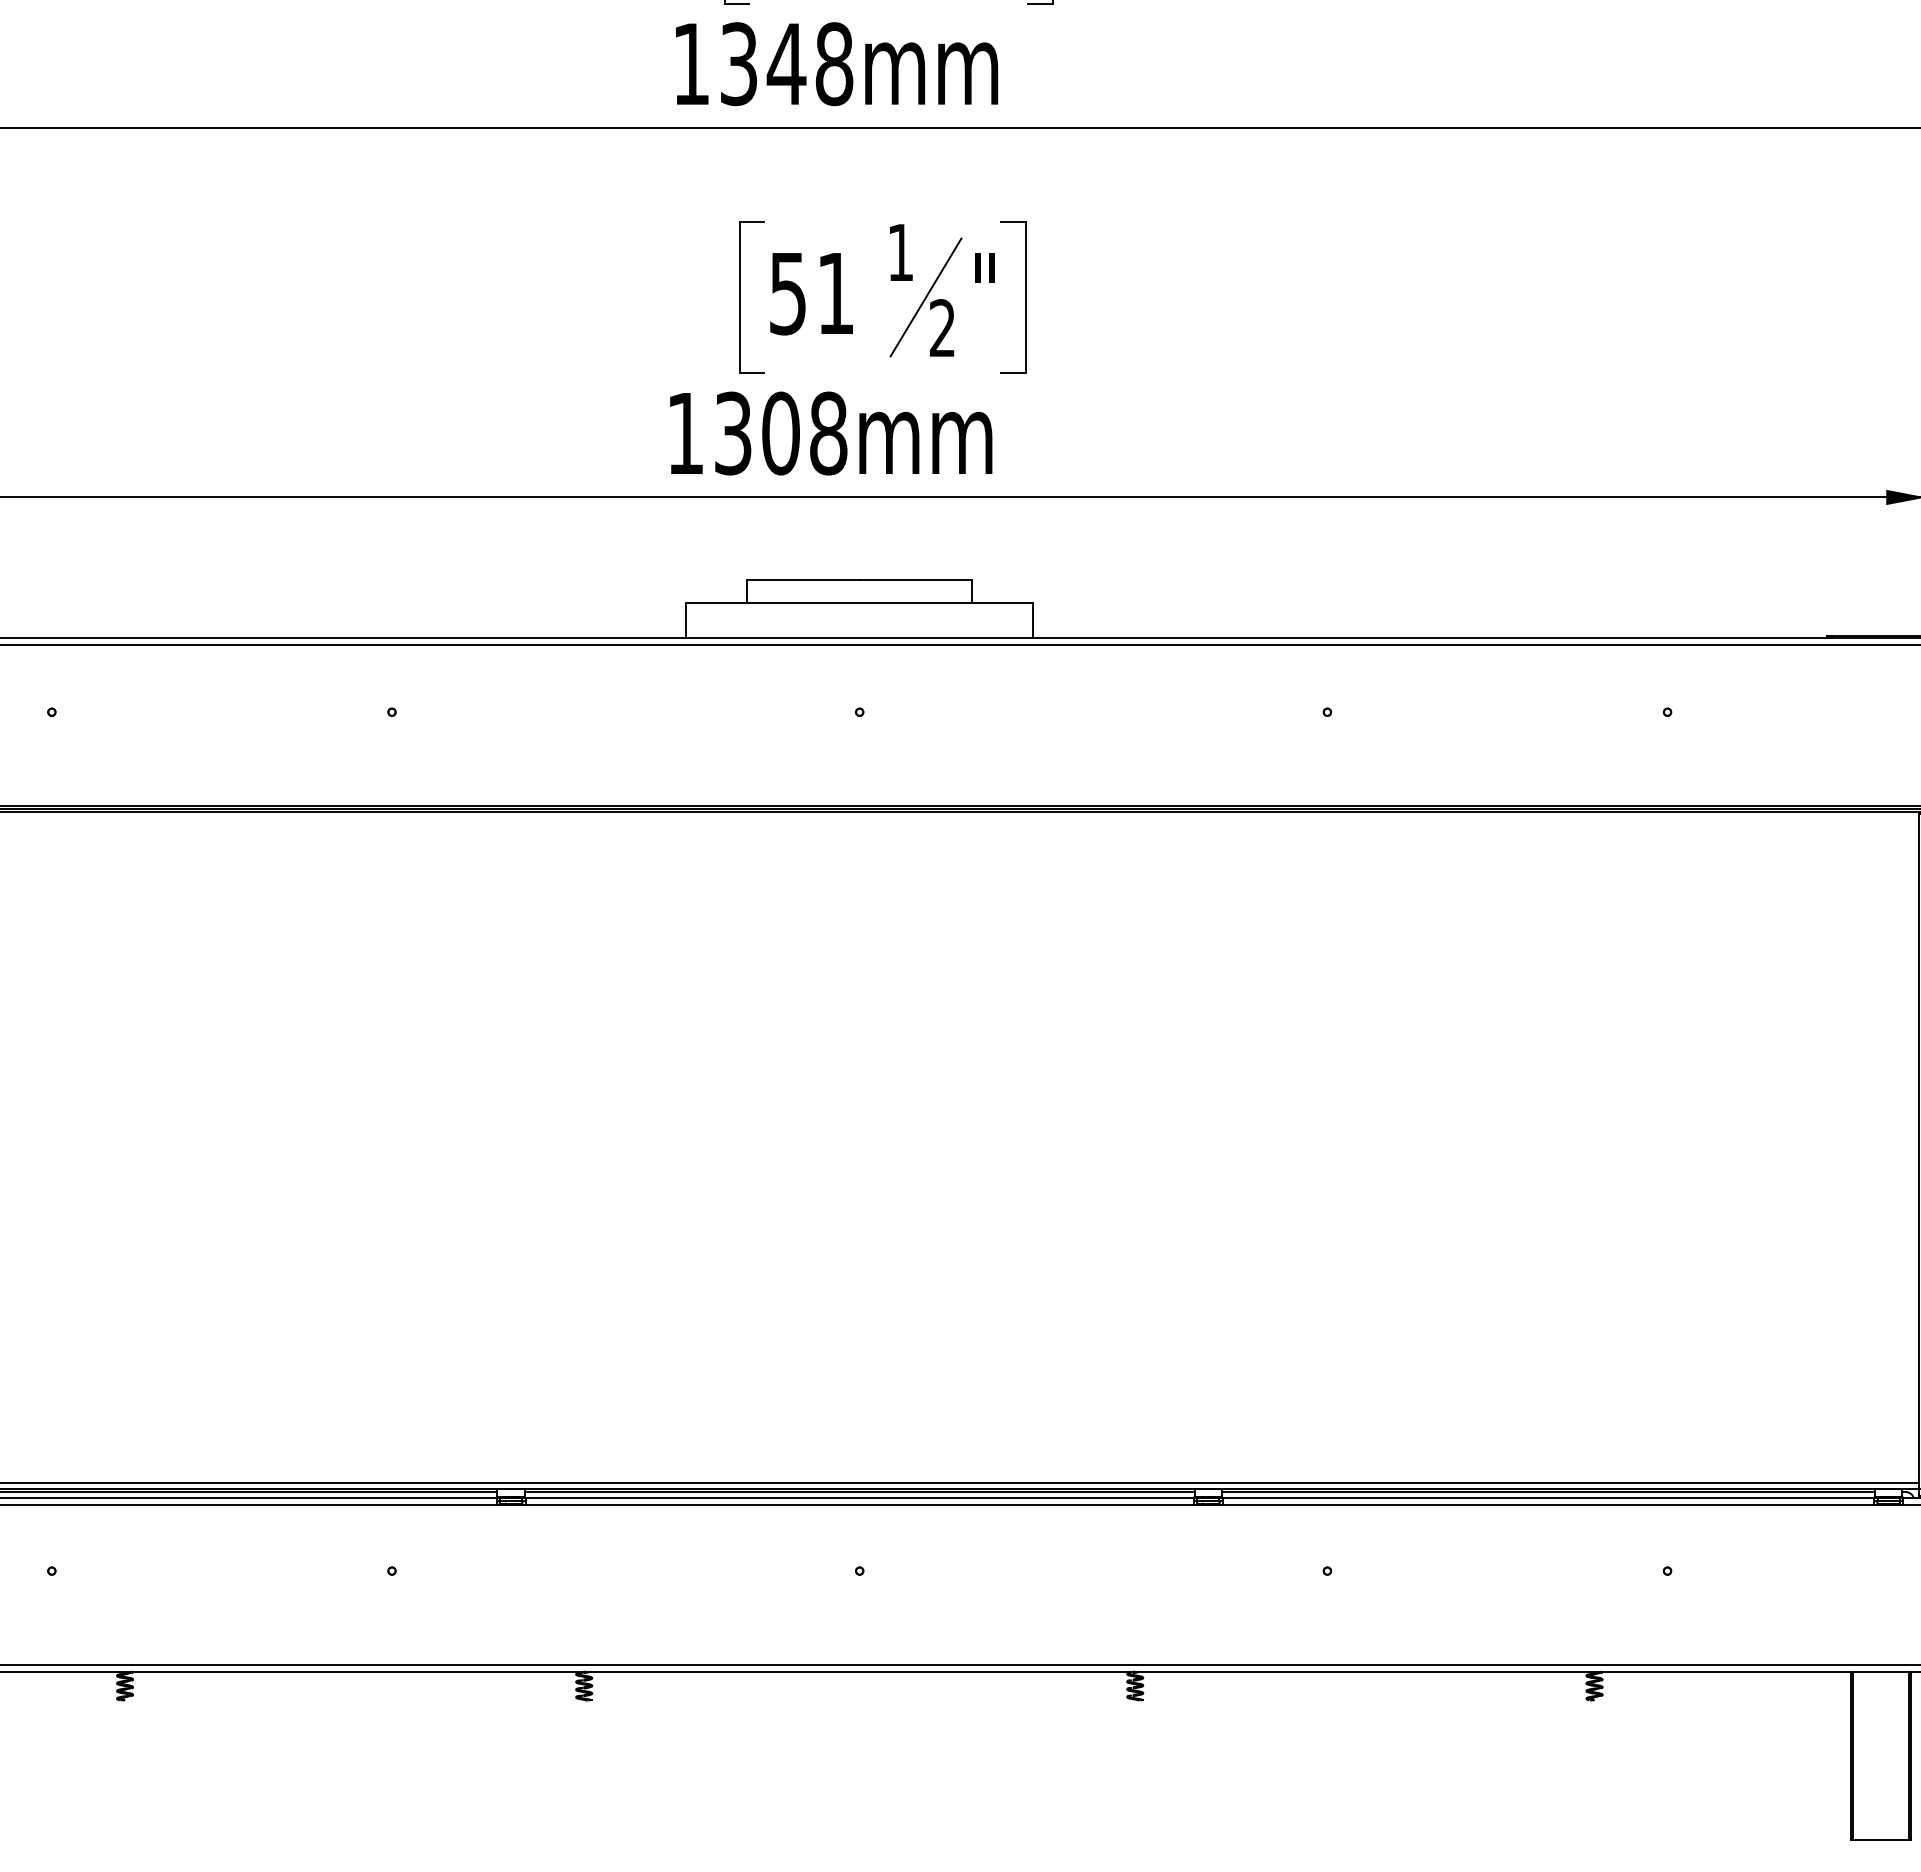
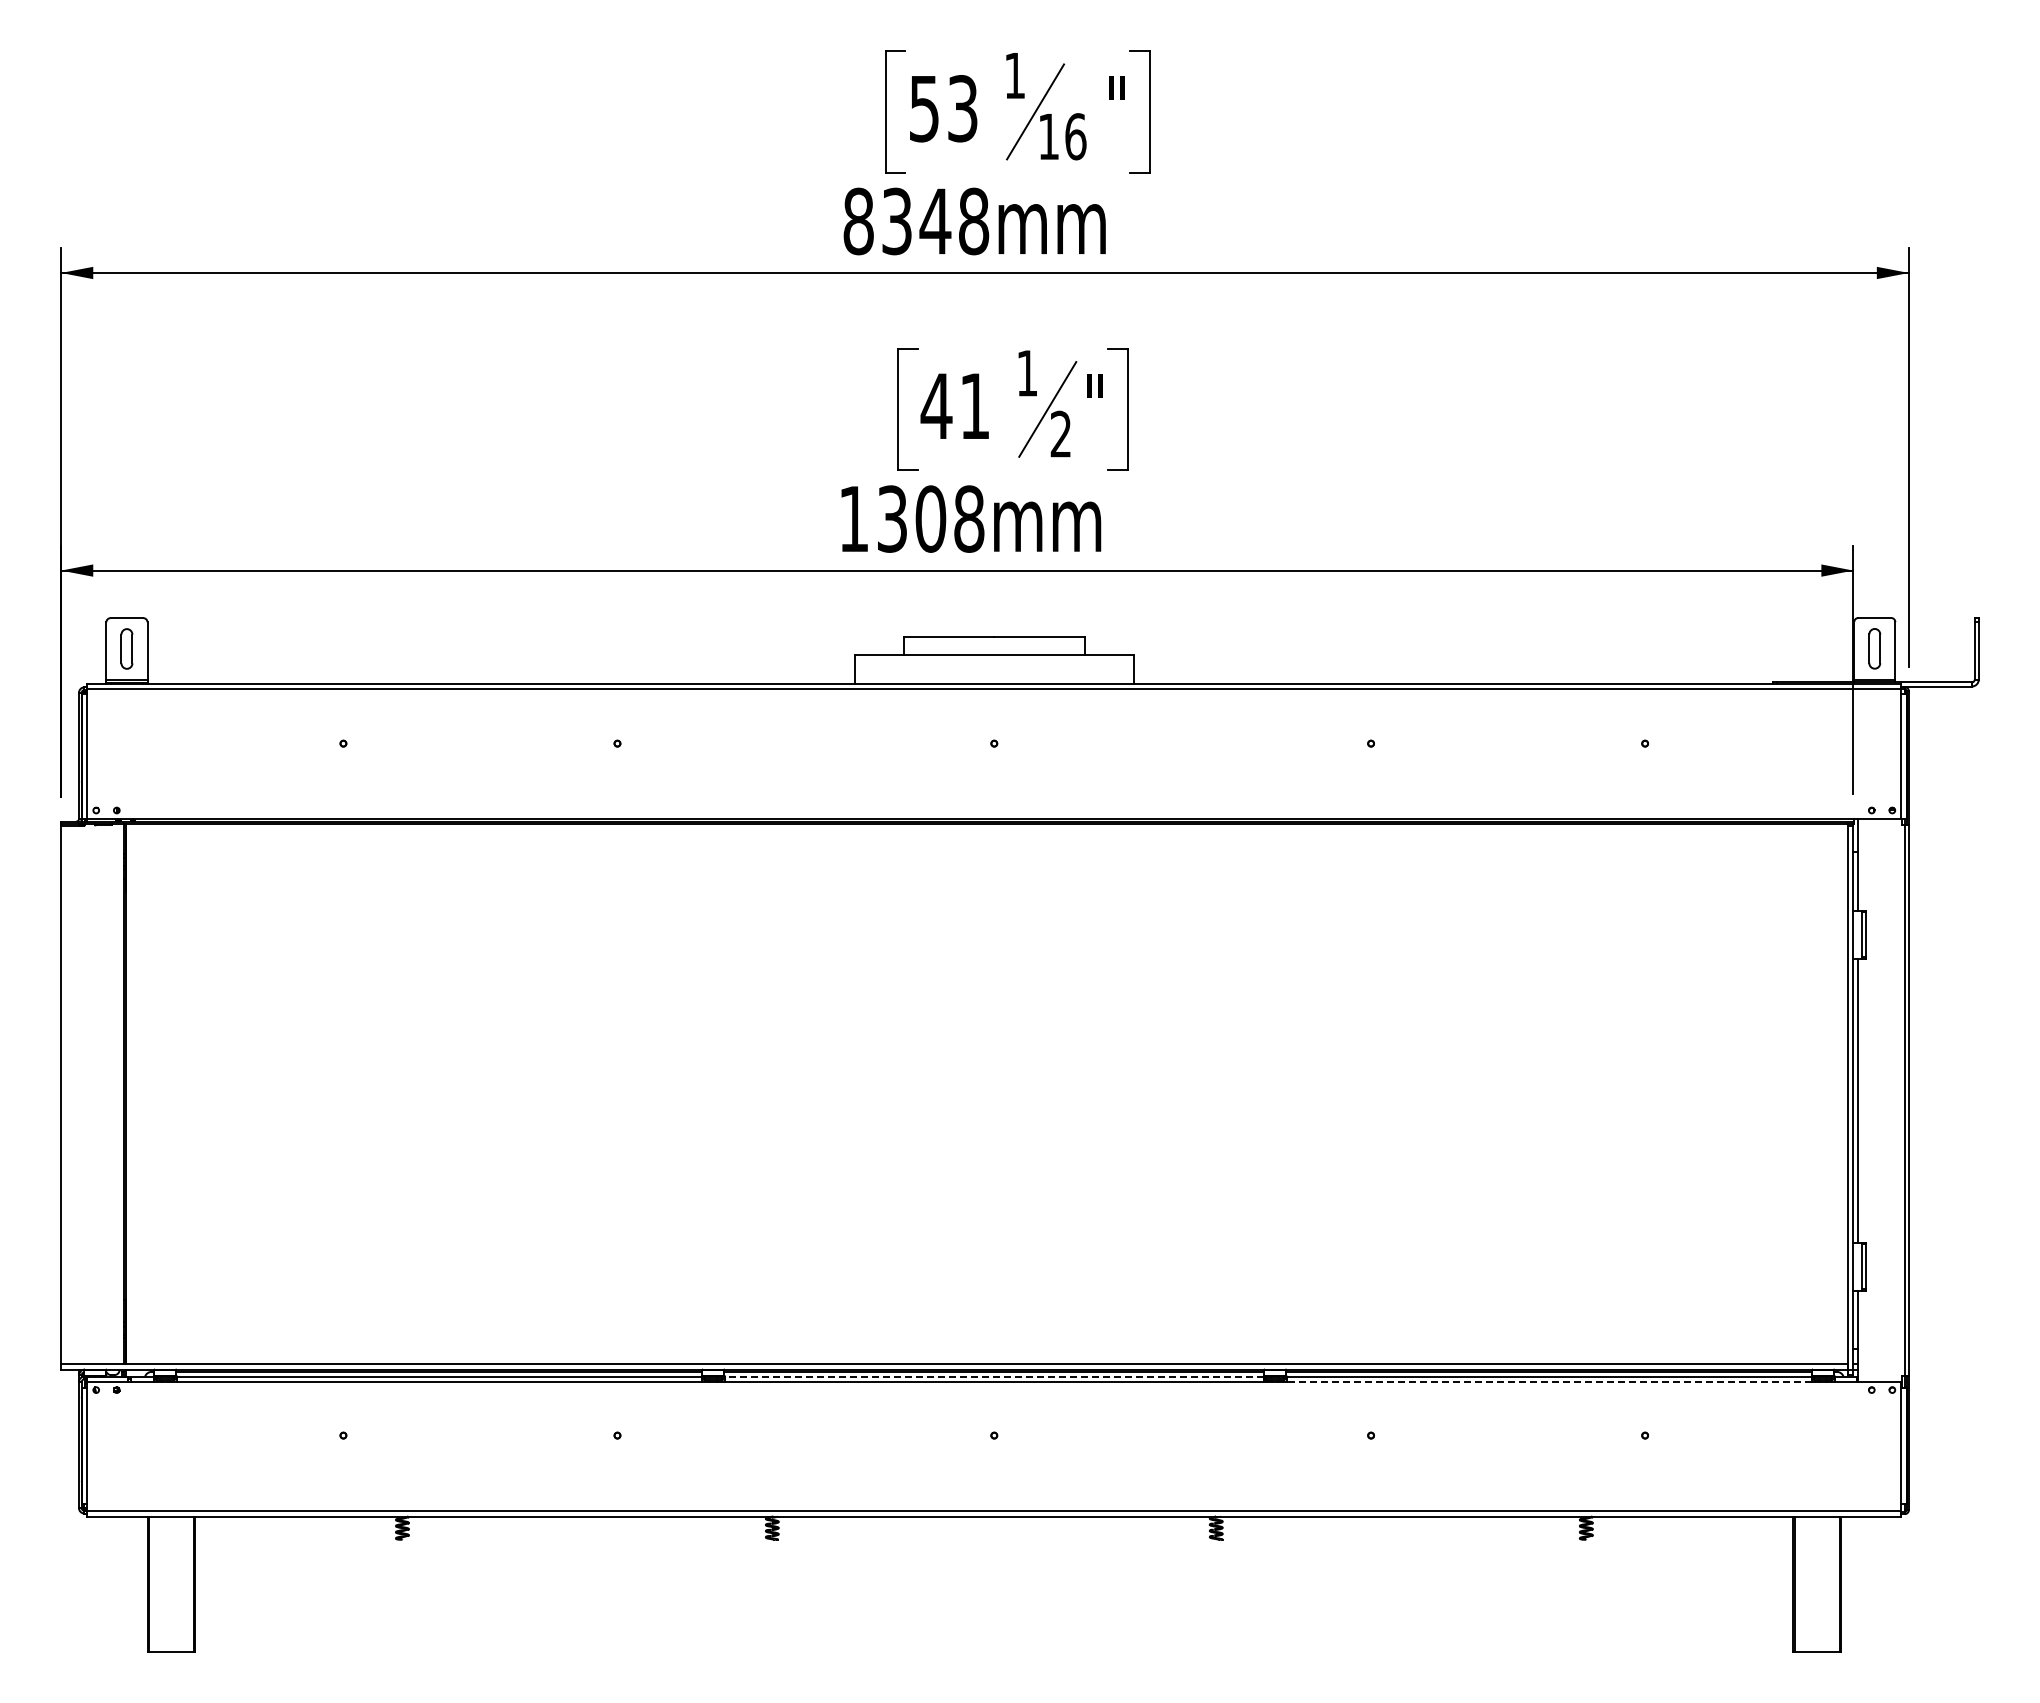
text: (691, 64) -> (858, 221), 1348mm -> 8348mm
text: (787, 293) -> (936, 406), 51 -> 41
line: (858, 1497) -> (993, 1376), solid -> dashed
line: (1547, 1505) -> (1548, 1382), solid -> dashed

